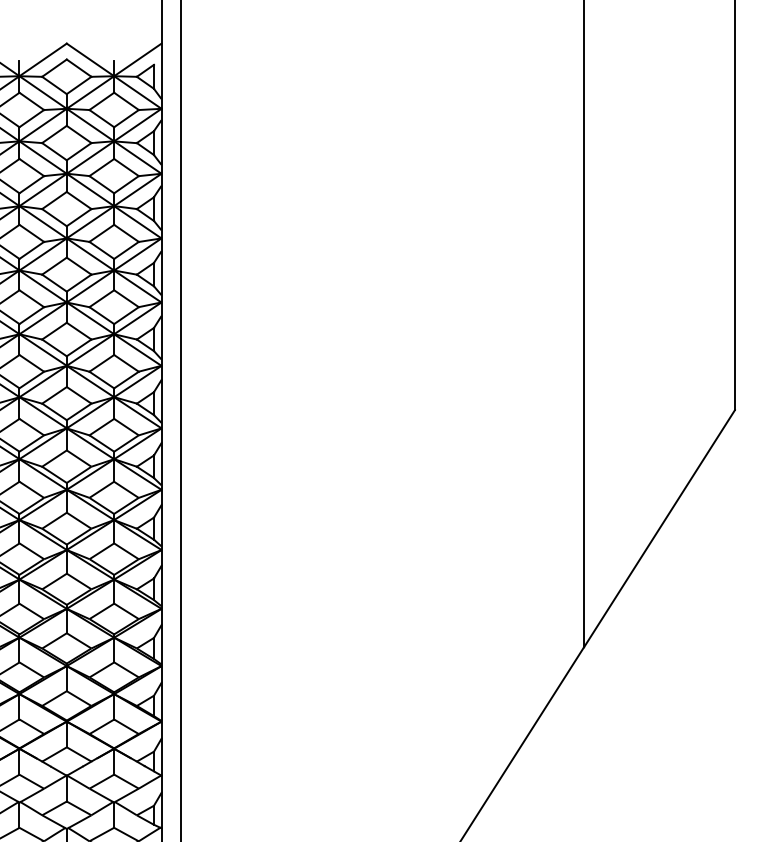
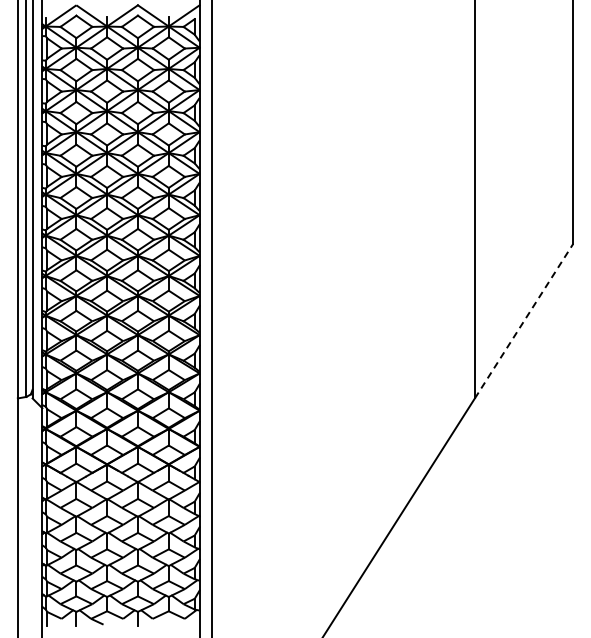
line: (660, 529) -> (524, 321), solid -> dashed

